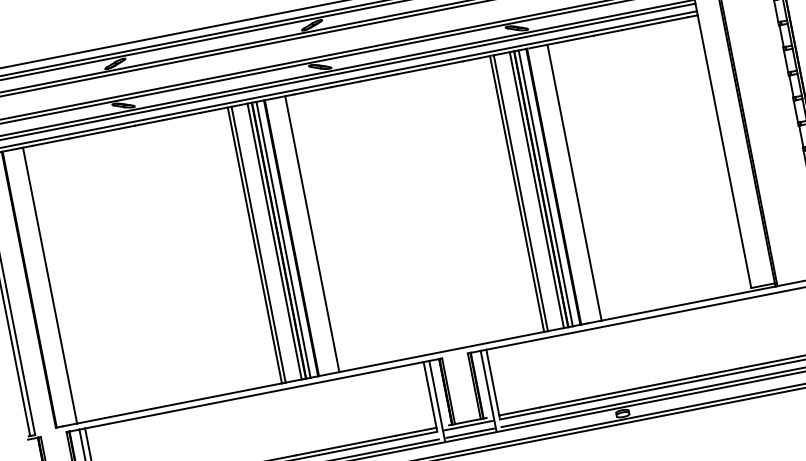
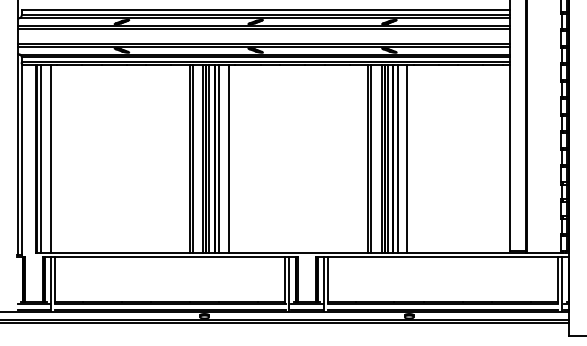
line: (559, 184) -> (397, 158), added
line: (298, 236) -> (219, 158), added
line: (34, 287) -> (40, 158), added

